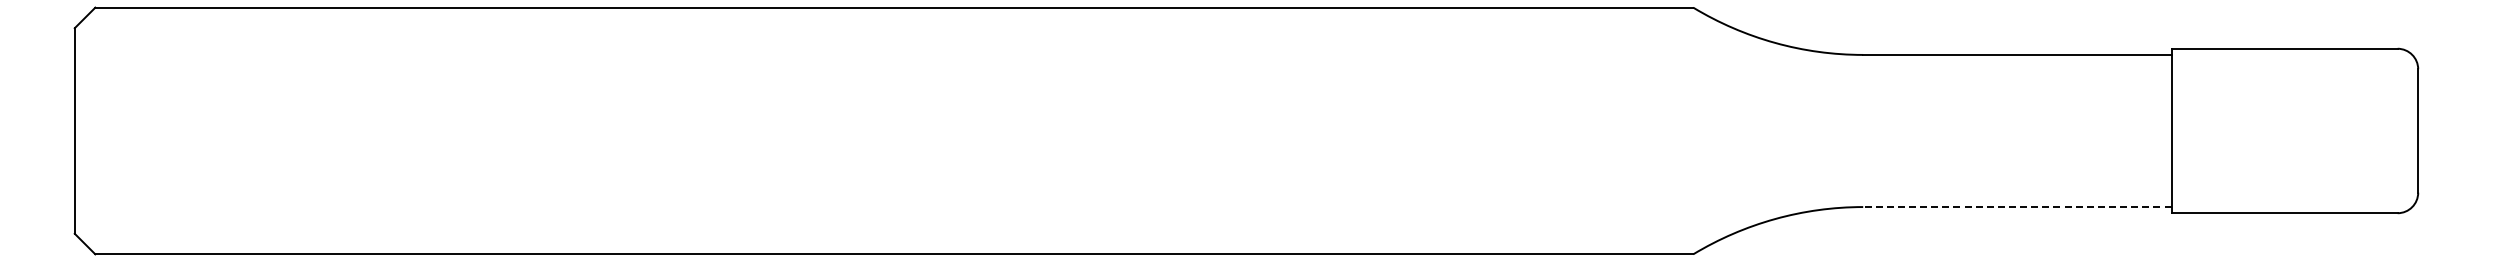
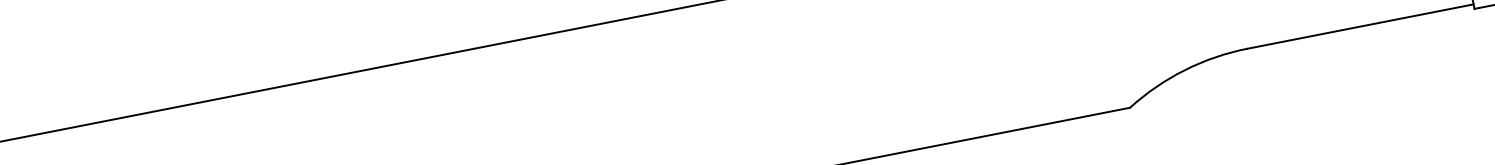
line: (2016, 207) -> (1360, 26), dashed -> solid

